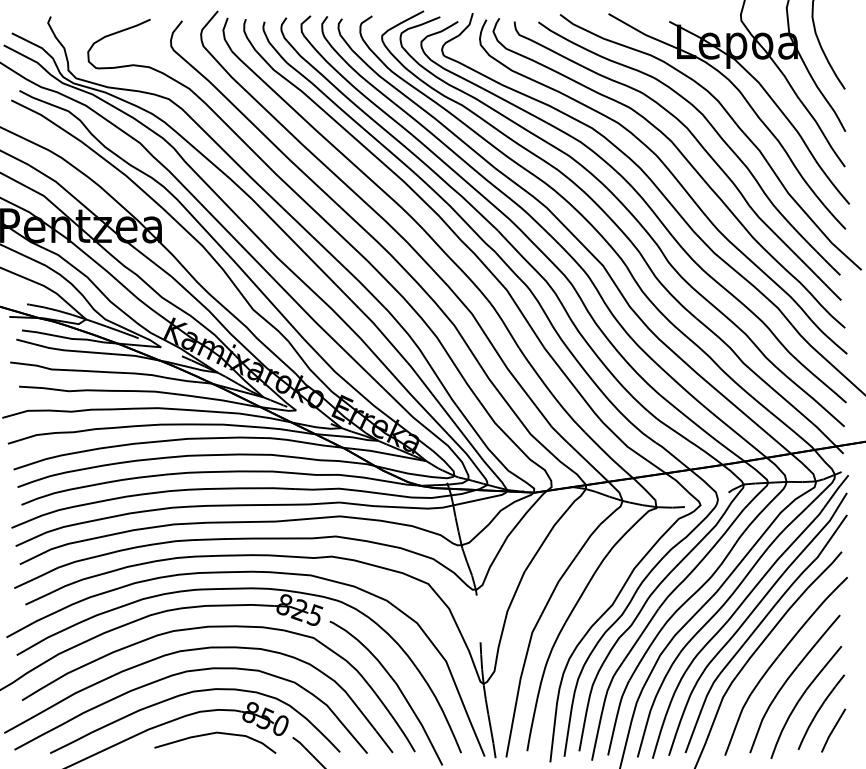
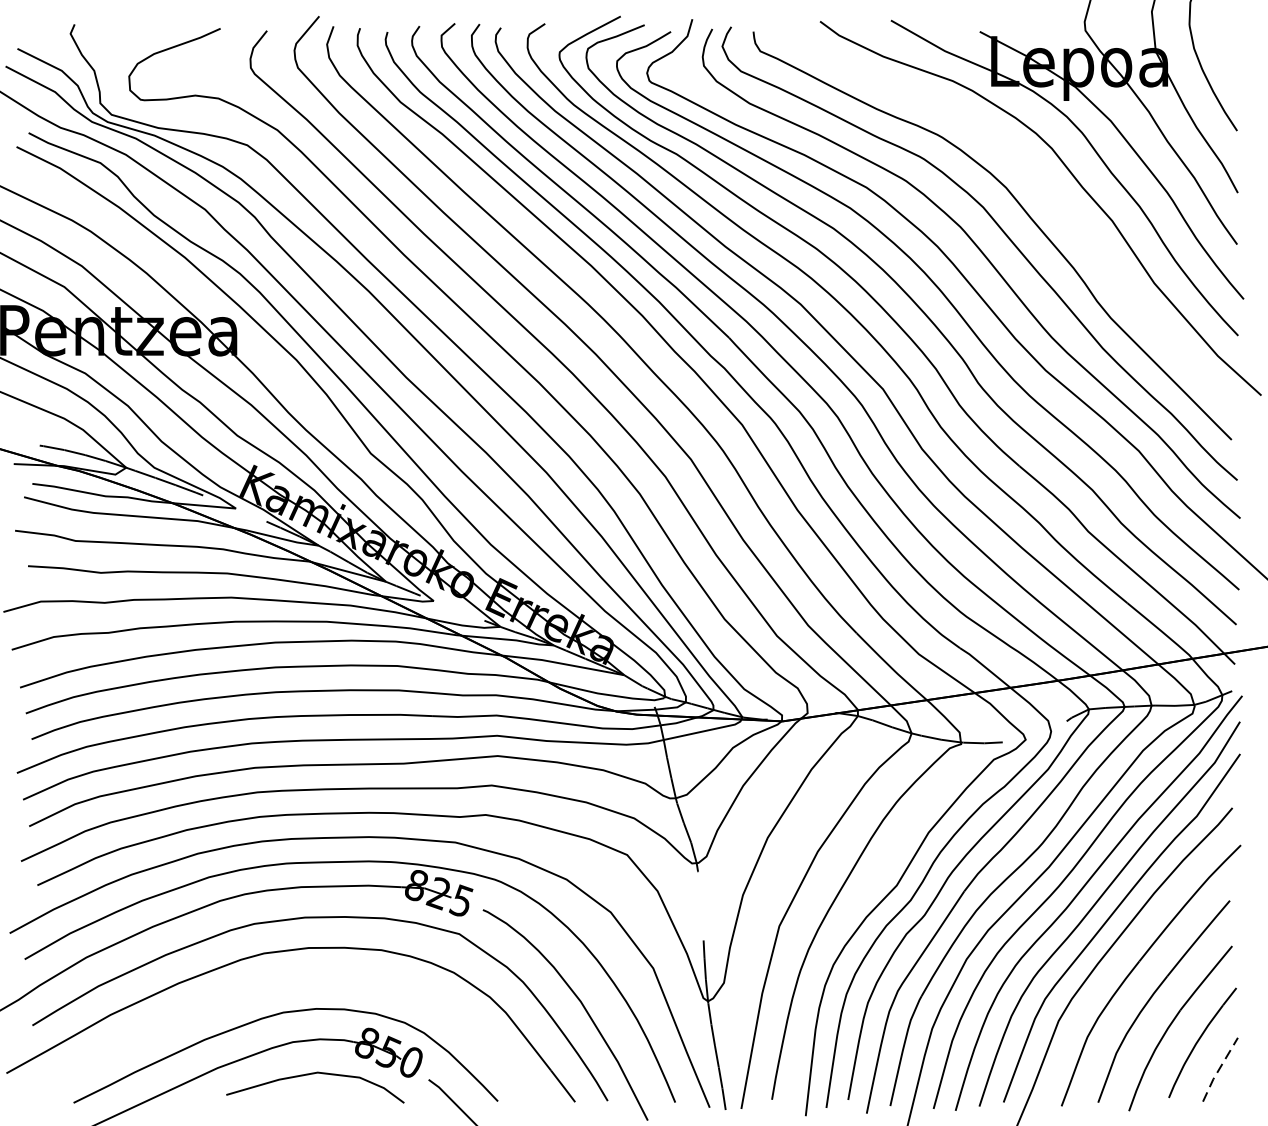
curve: (711, 127) -> (1041, 186), removed
curve: (180, 674) -> (264, 987), removed
line: (832, 730) -> (1218, 1069), solid -> dashed

